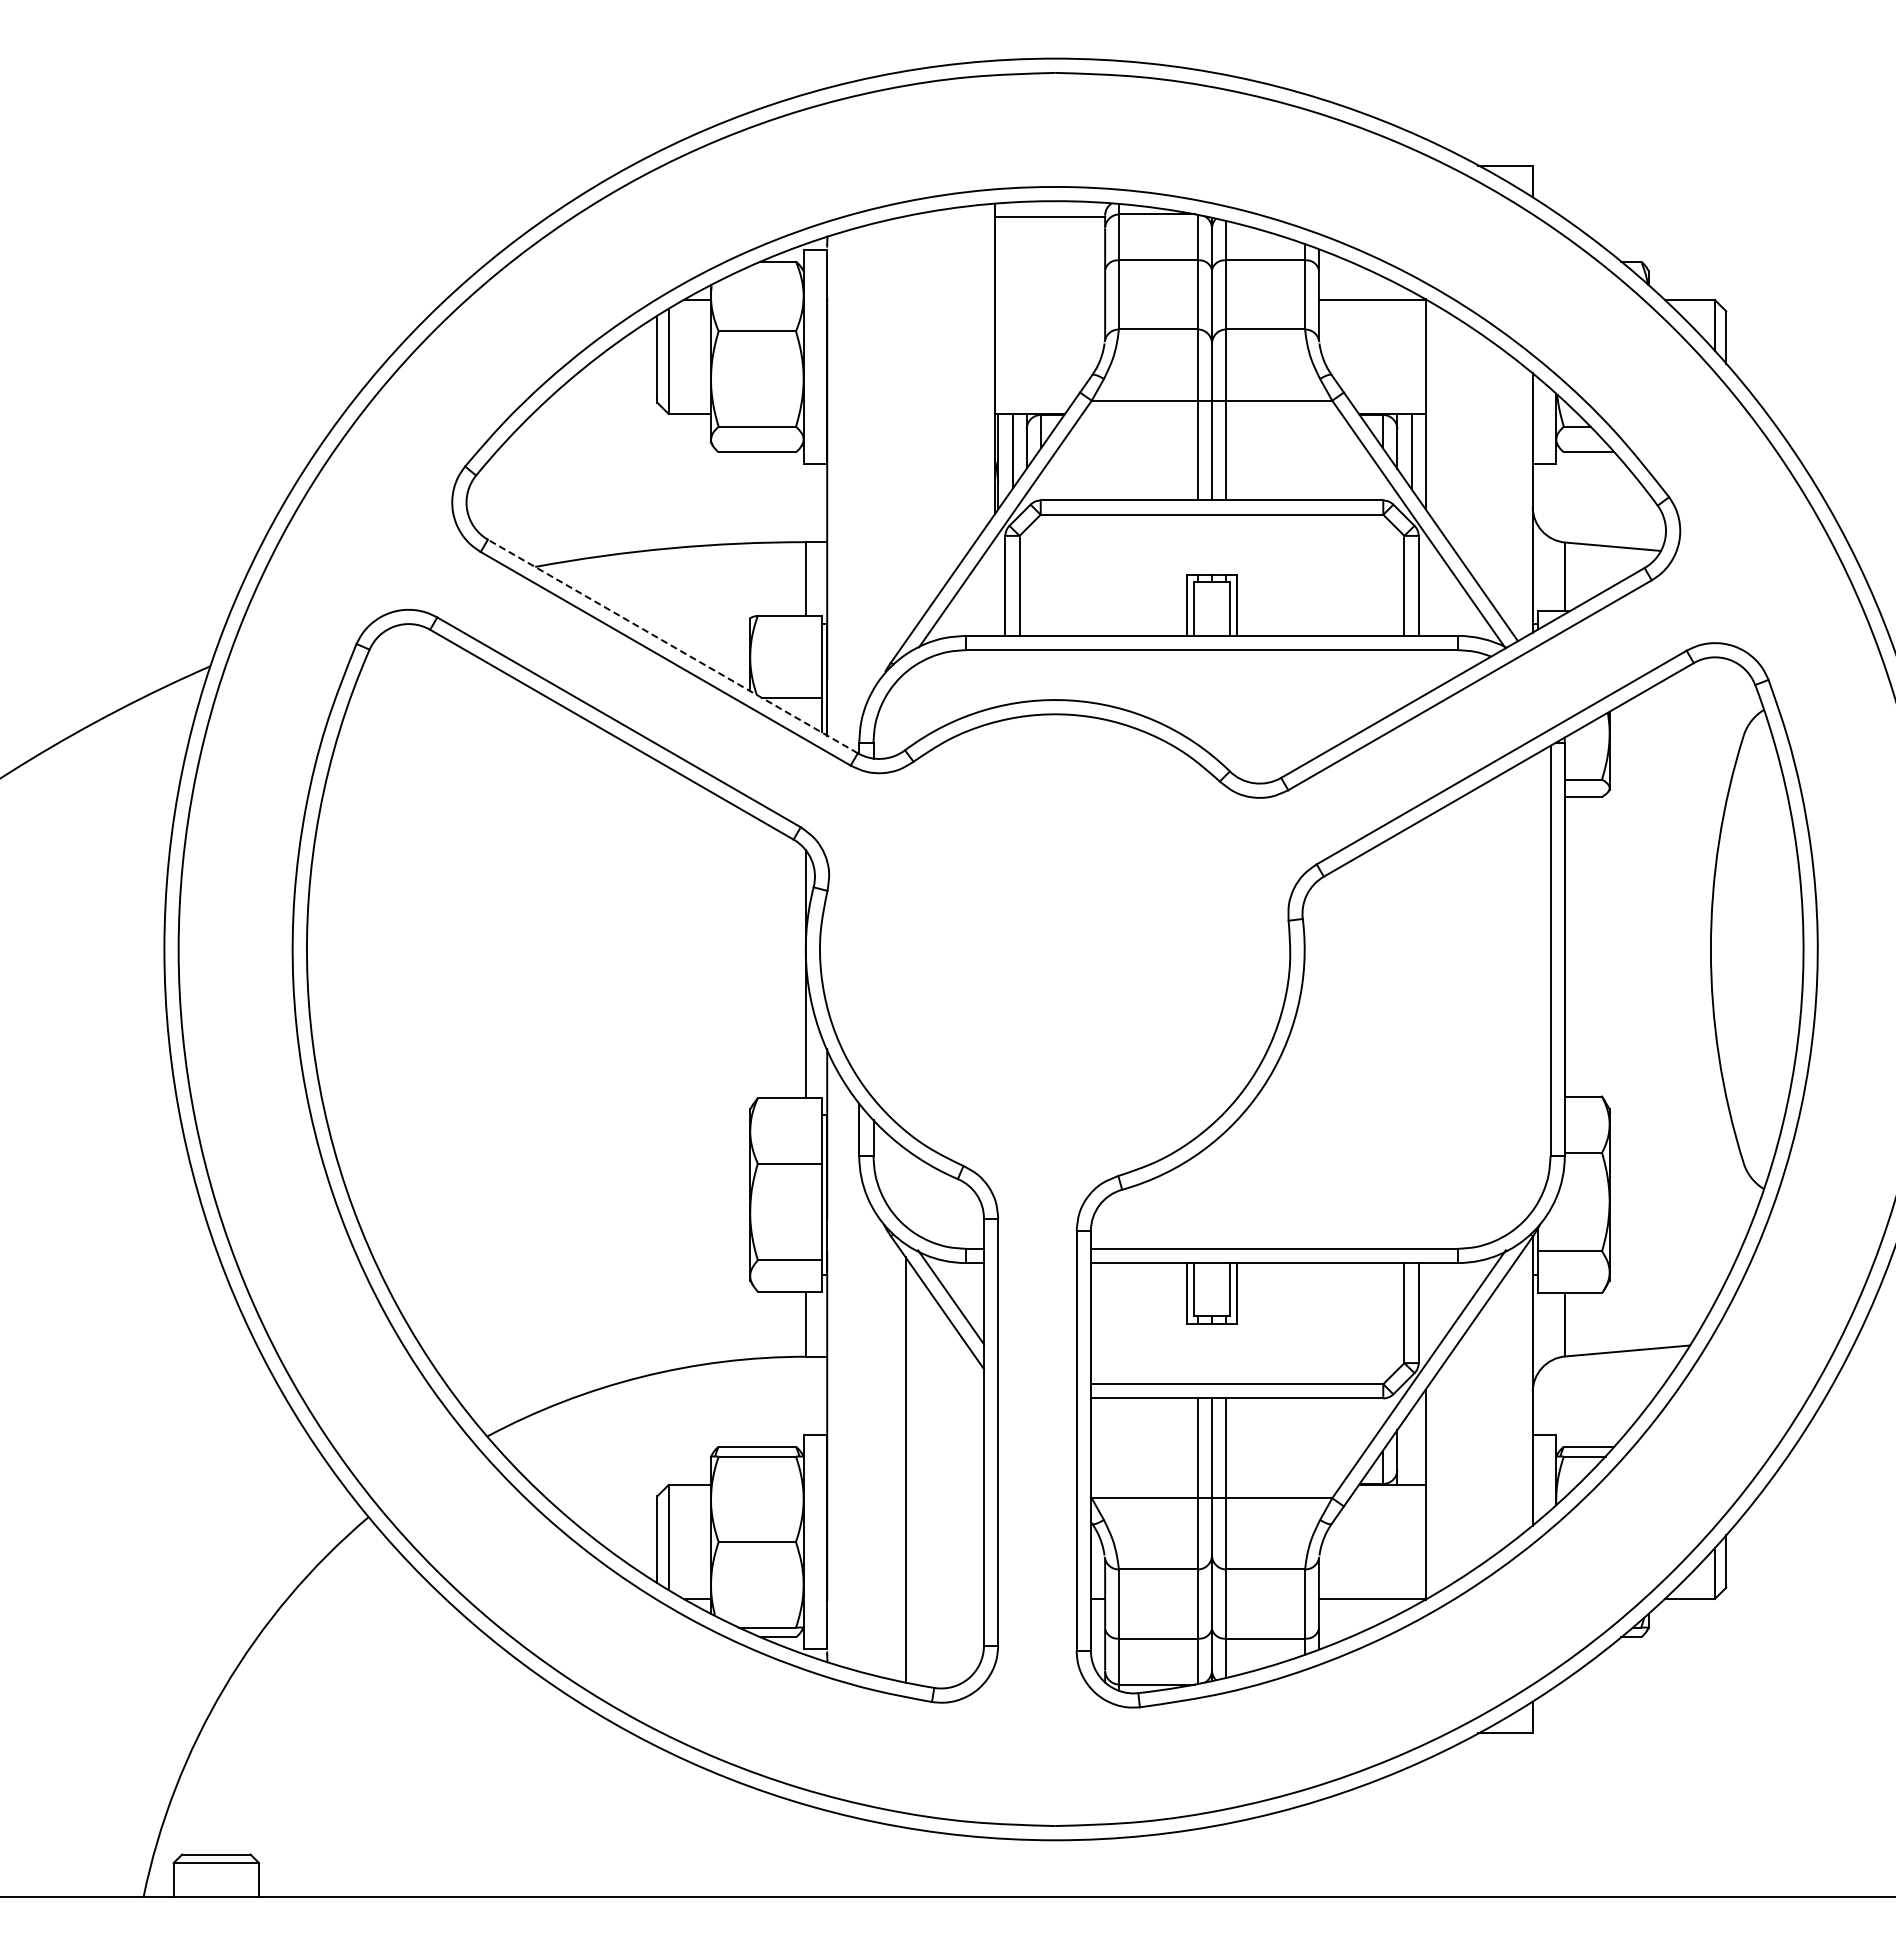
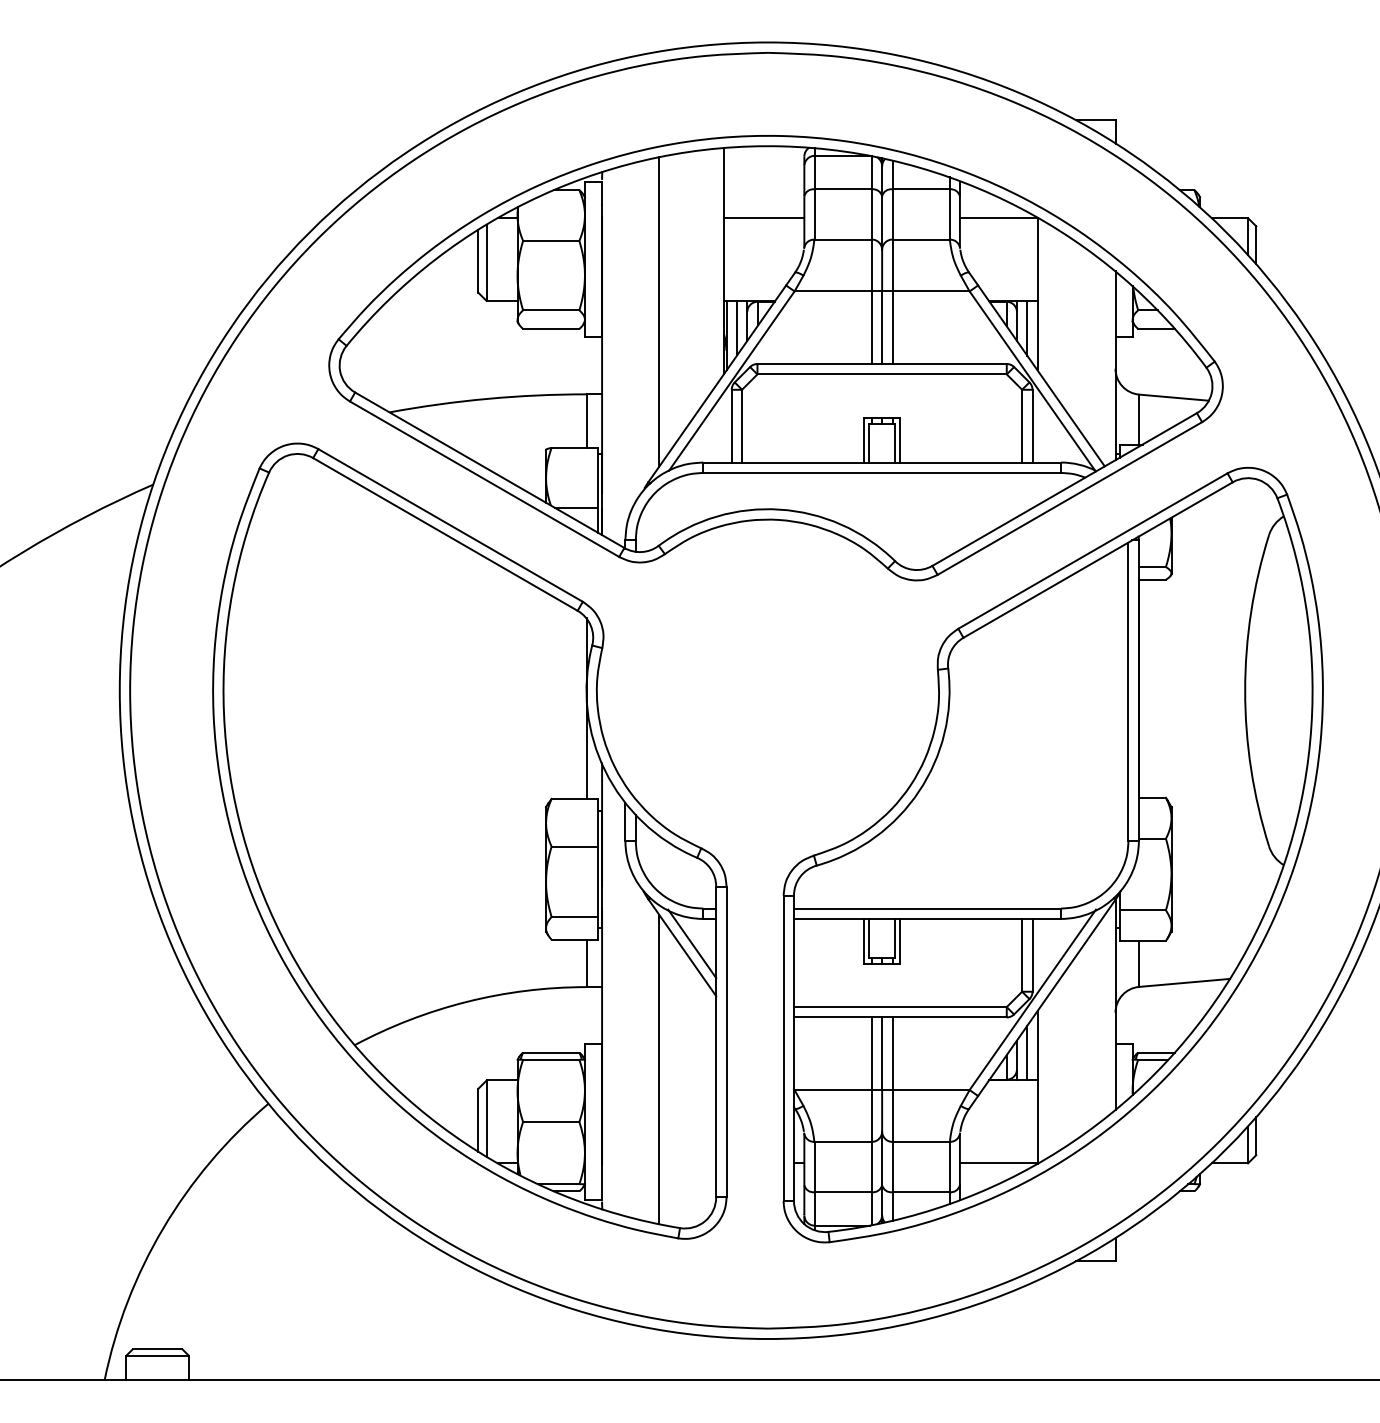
line: (1049, 216) -> (763, 217), moved
line: (905, 428) -> (659, 311), added
line: (672, 646) -> (489, 470), dashed -> solid
line: (1411, 1447) -> (1027, 1053), added

